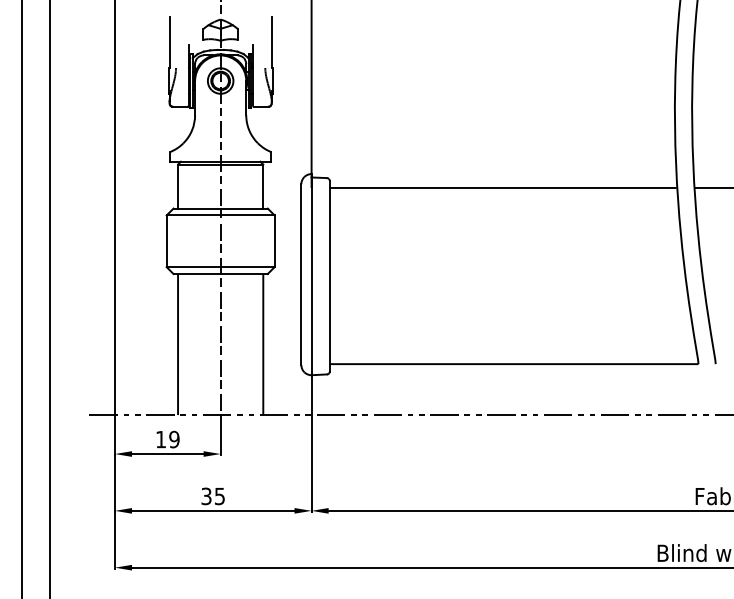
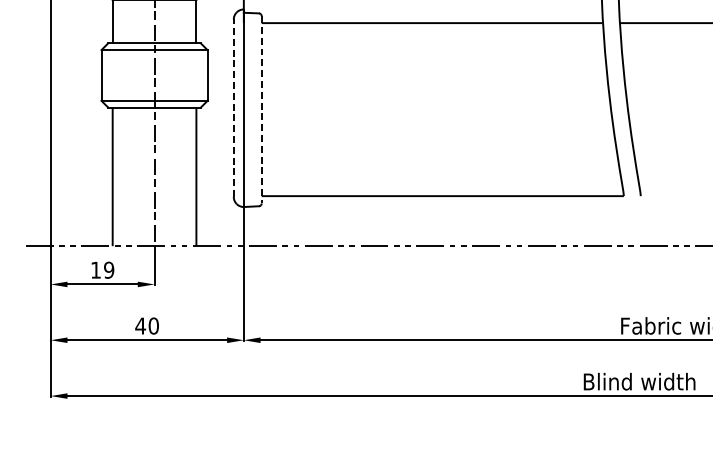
line: (301, 274) -> (233, 108), solid -> dashed
line: (329, 276) -> (261, 110), solid -> dashed
text: (213, 496) -> (147, 326), 35 -> 40

